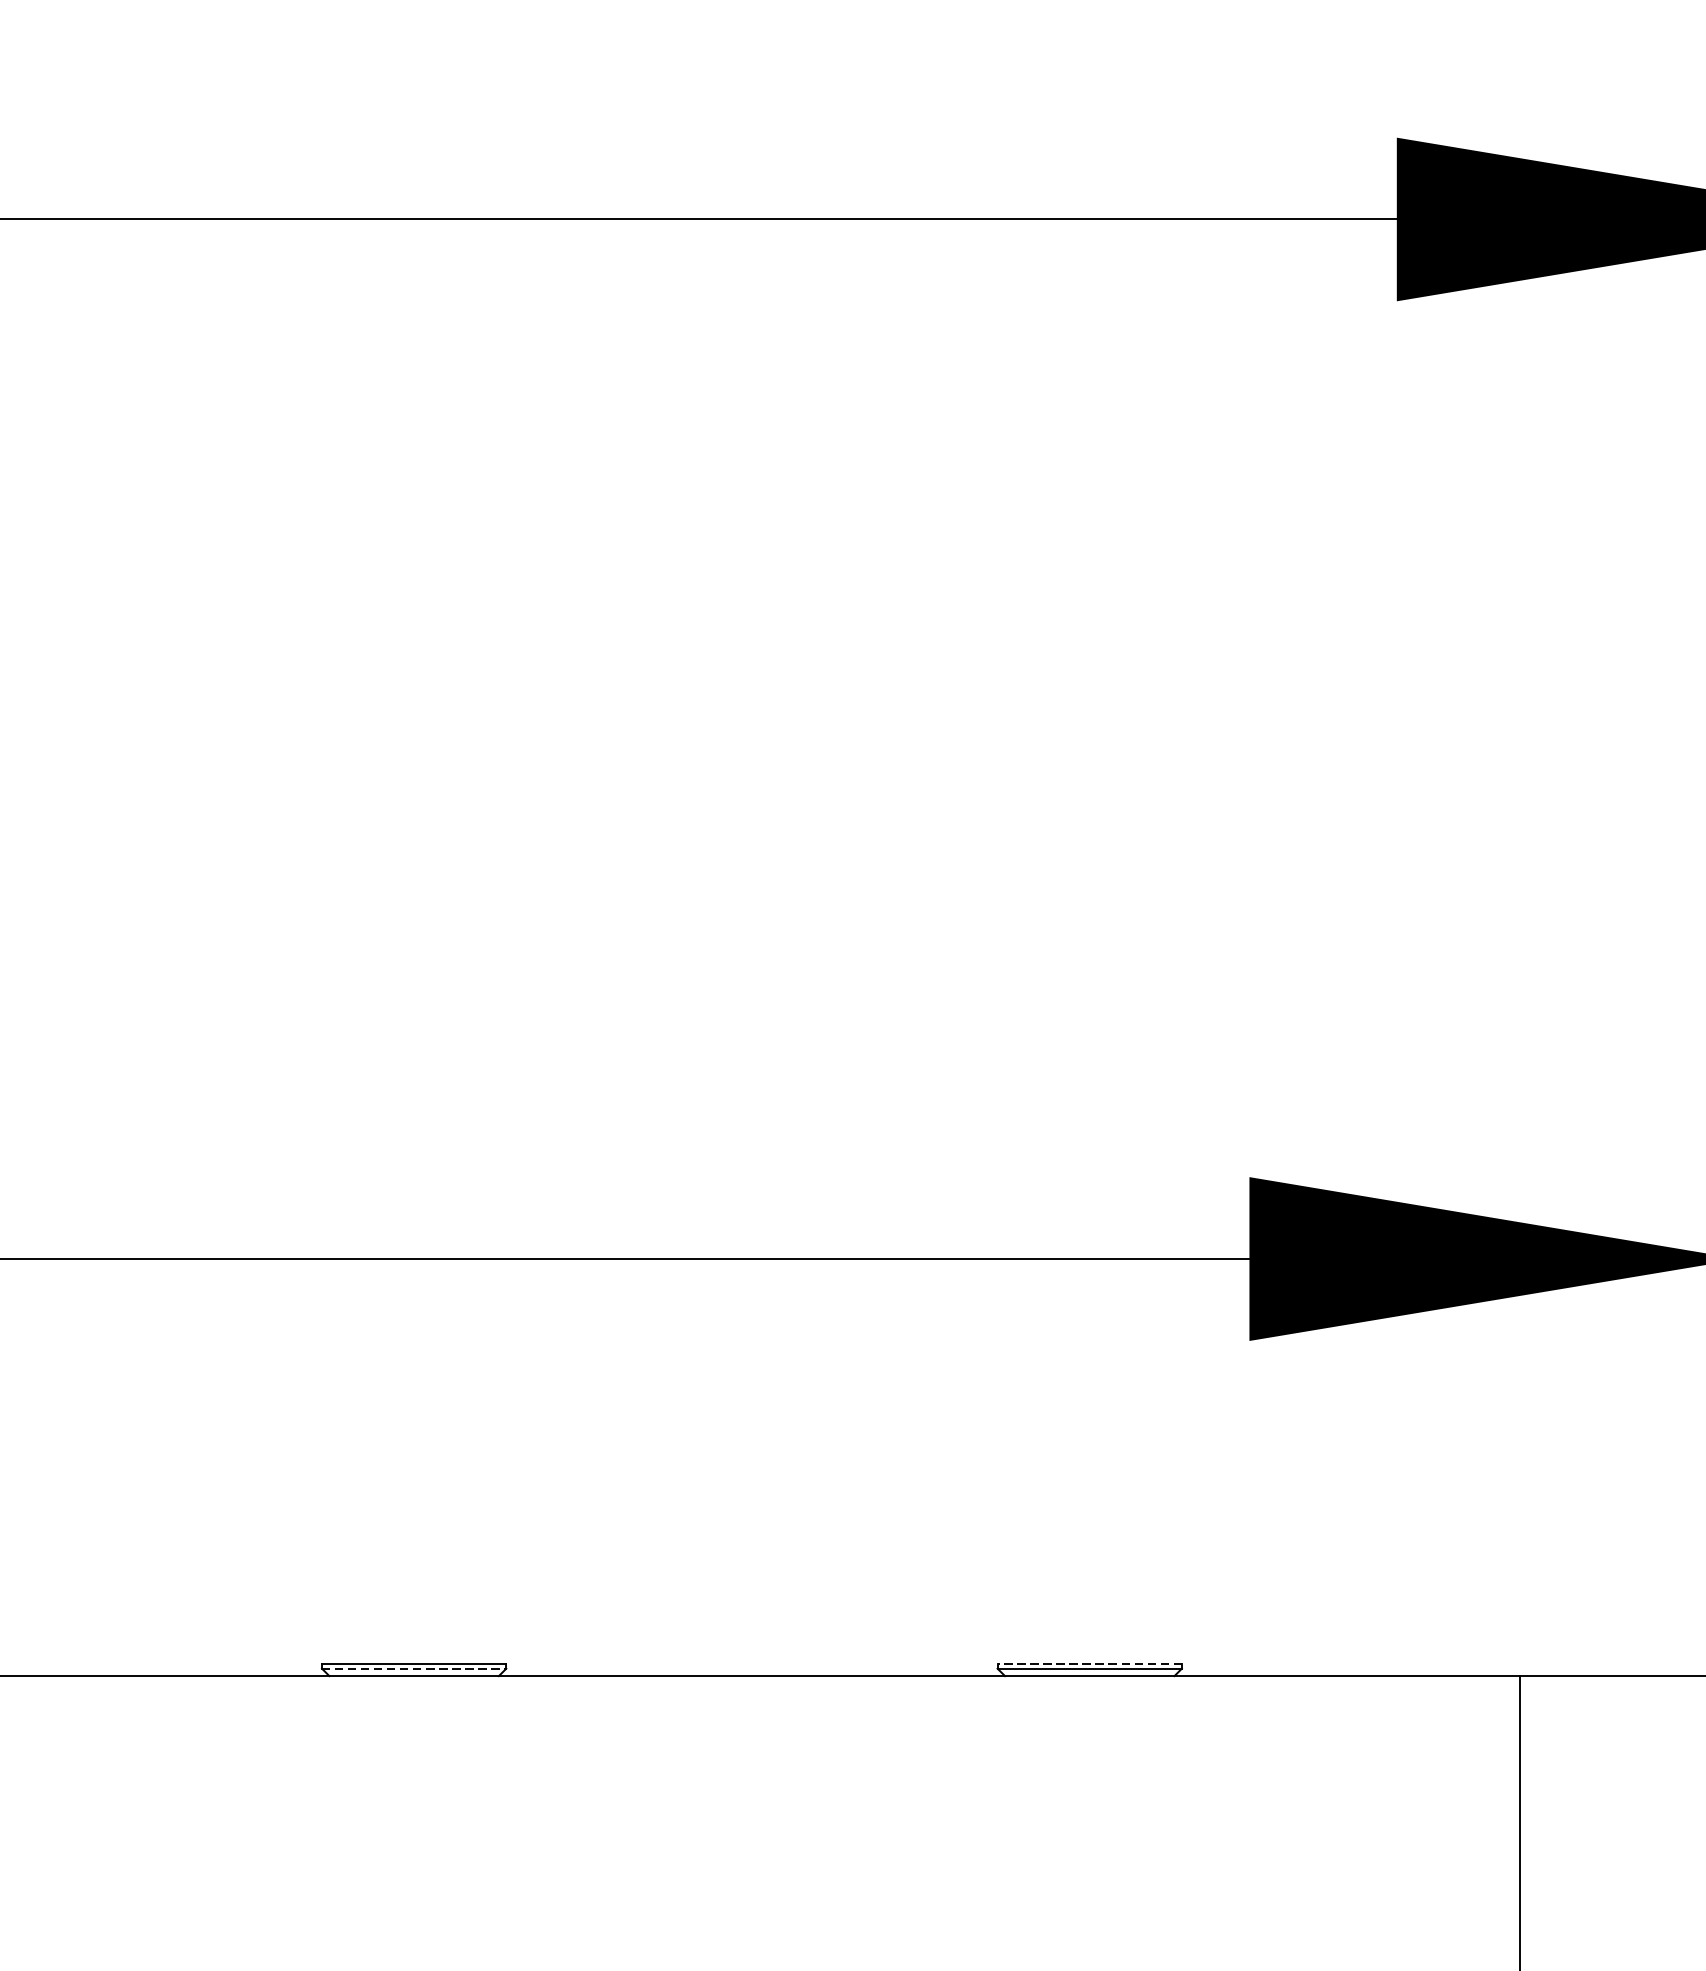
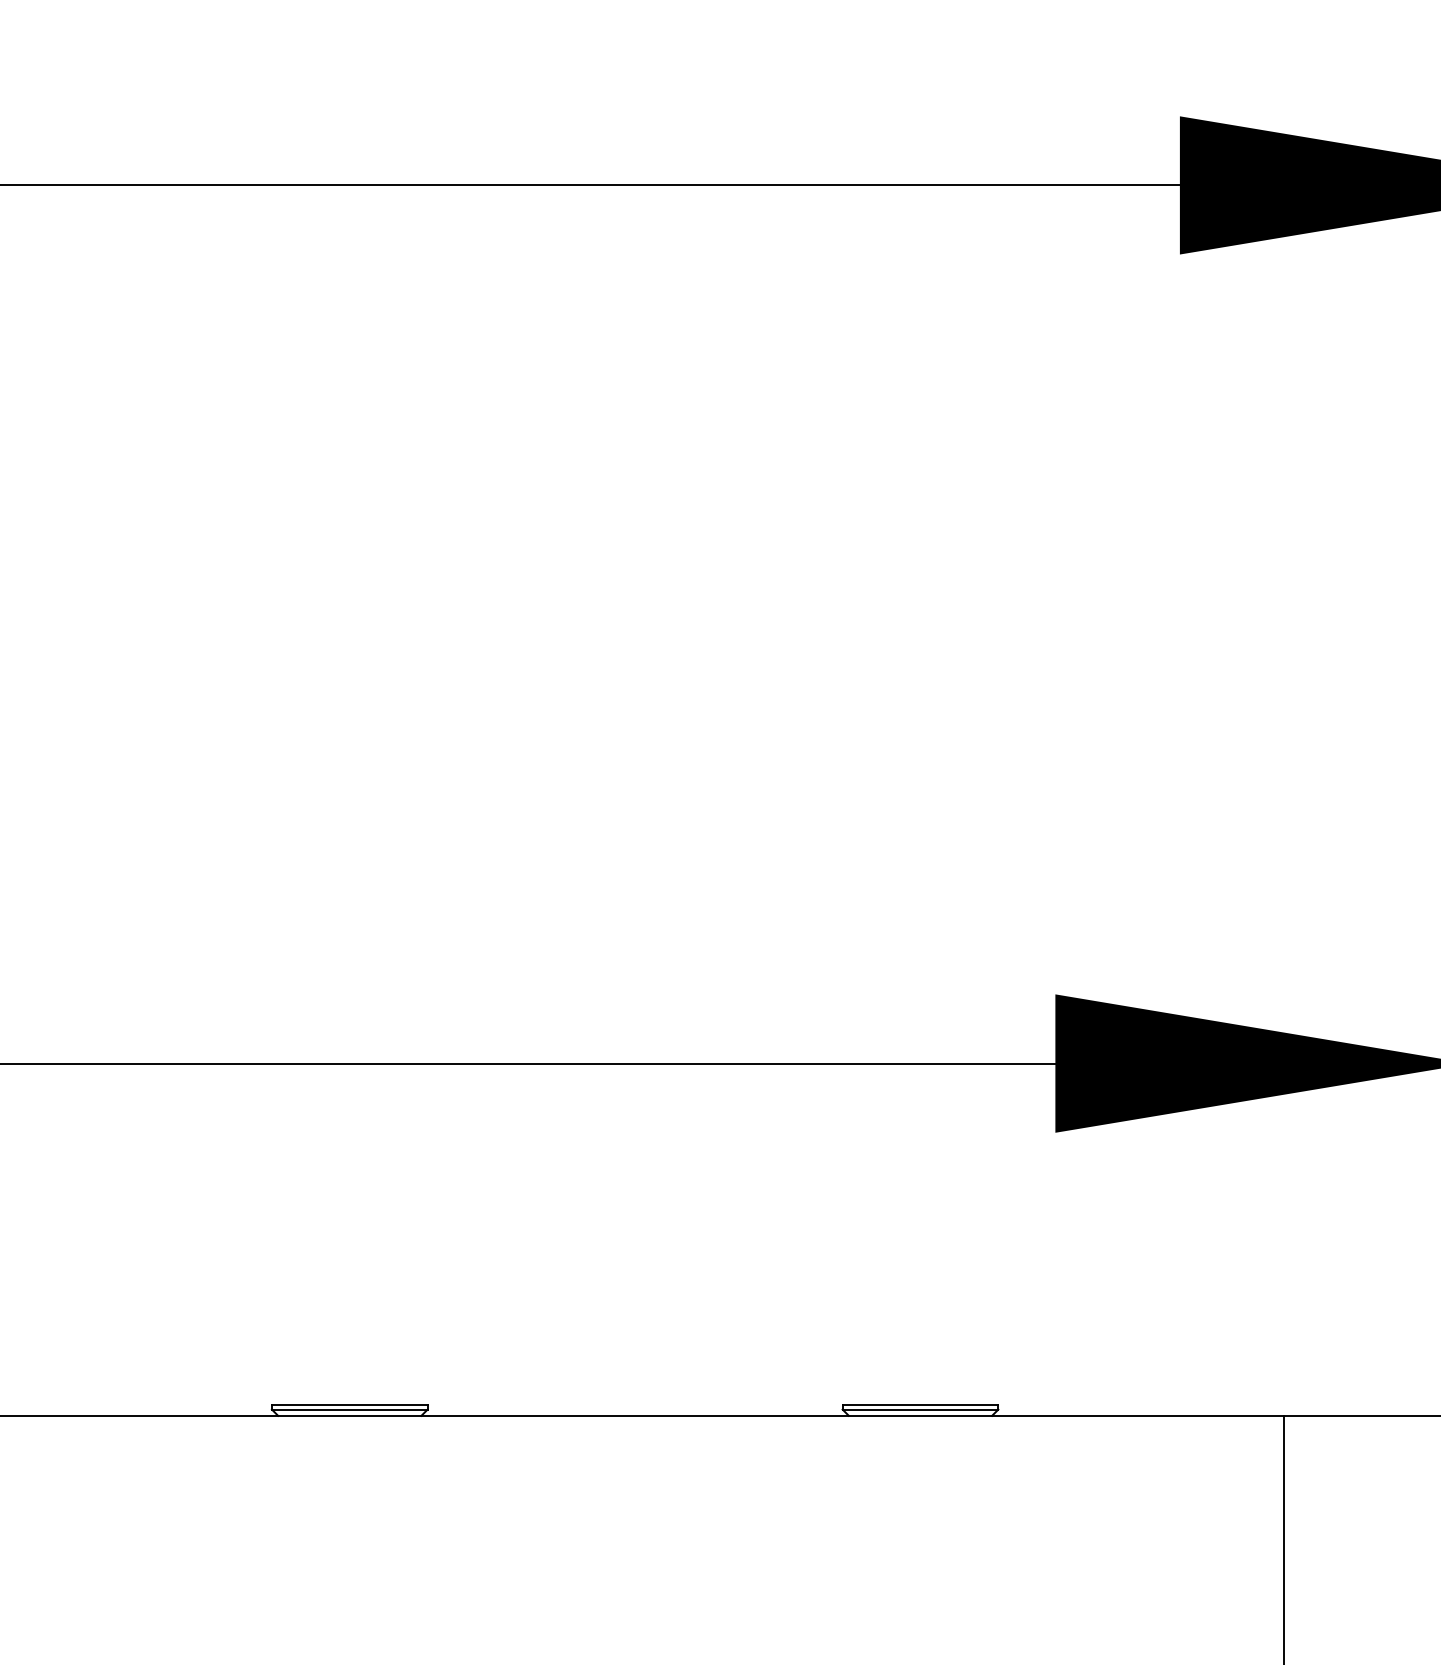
line: (1089, 1663) -> (920, 1405), dashed -> solid
line: (413, 1668) -> (349, 1409), dashed -> solid

